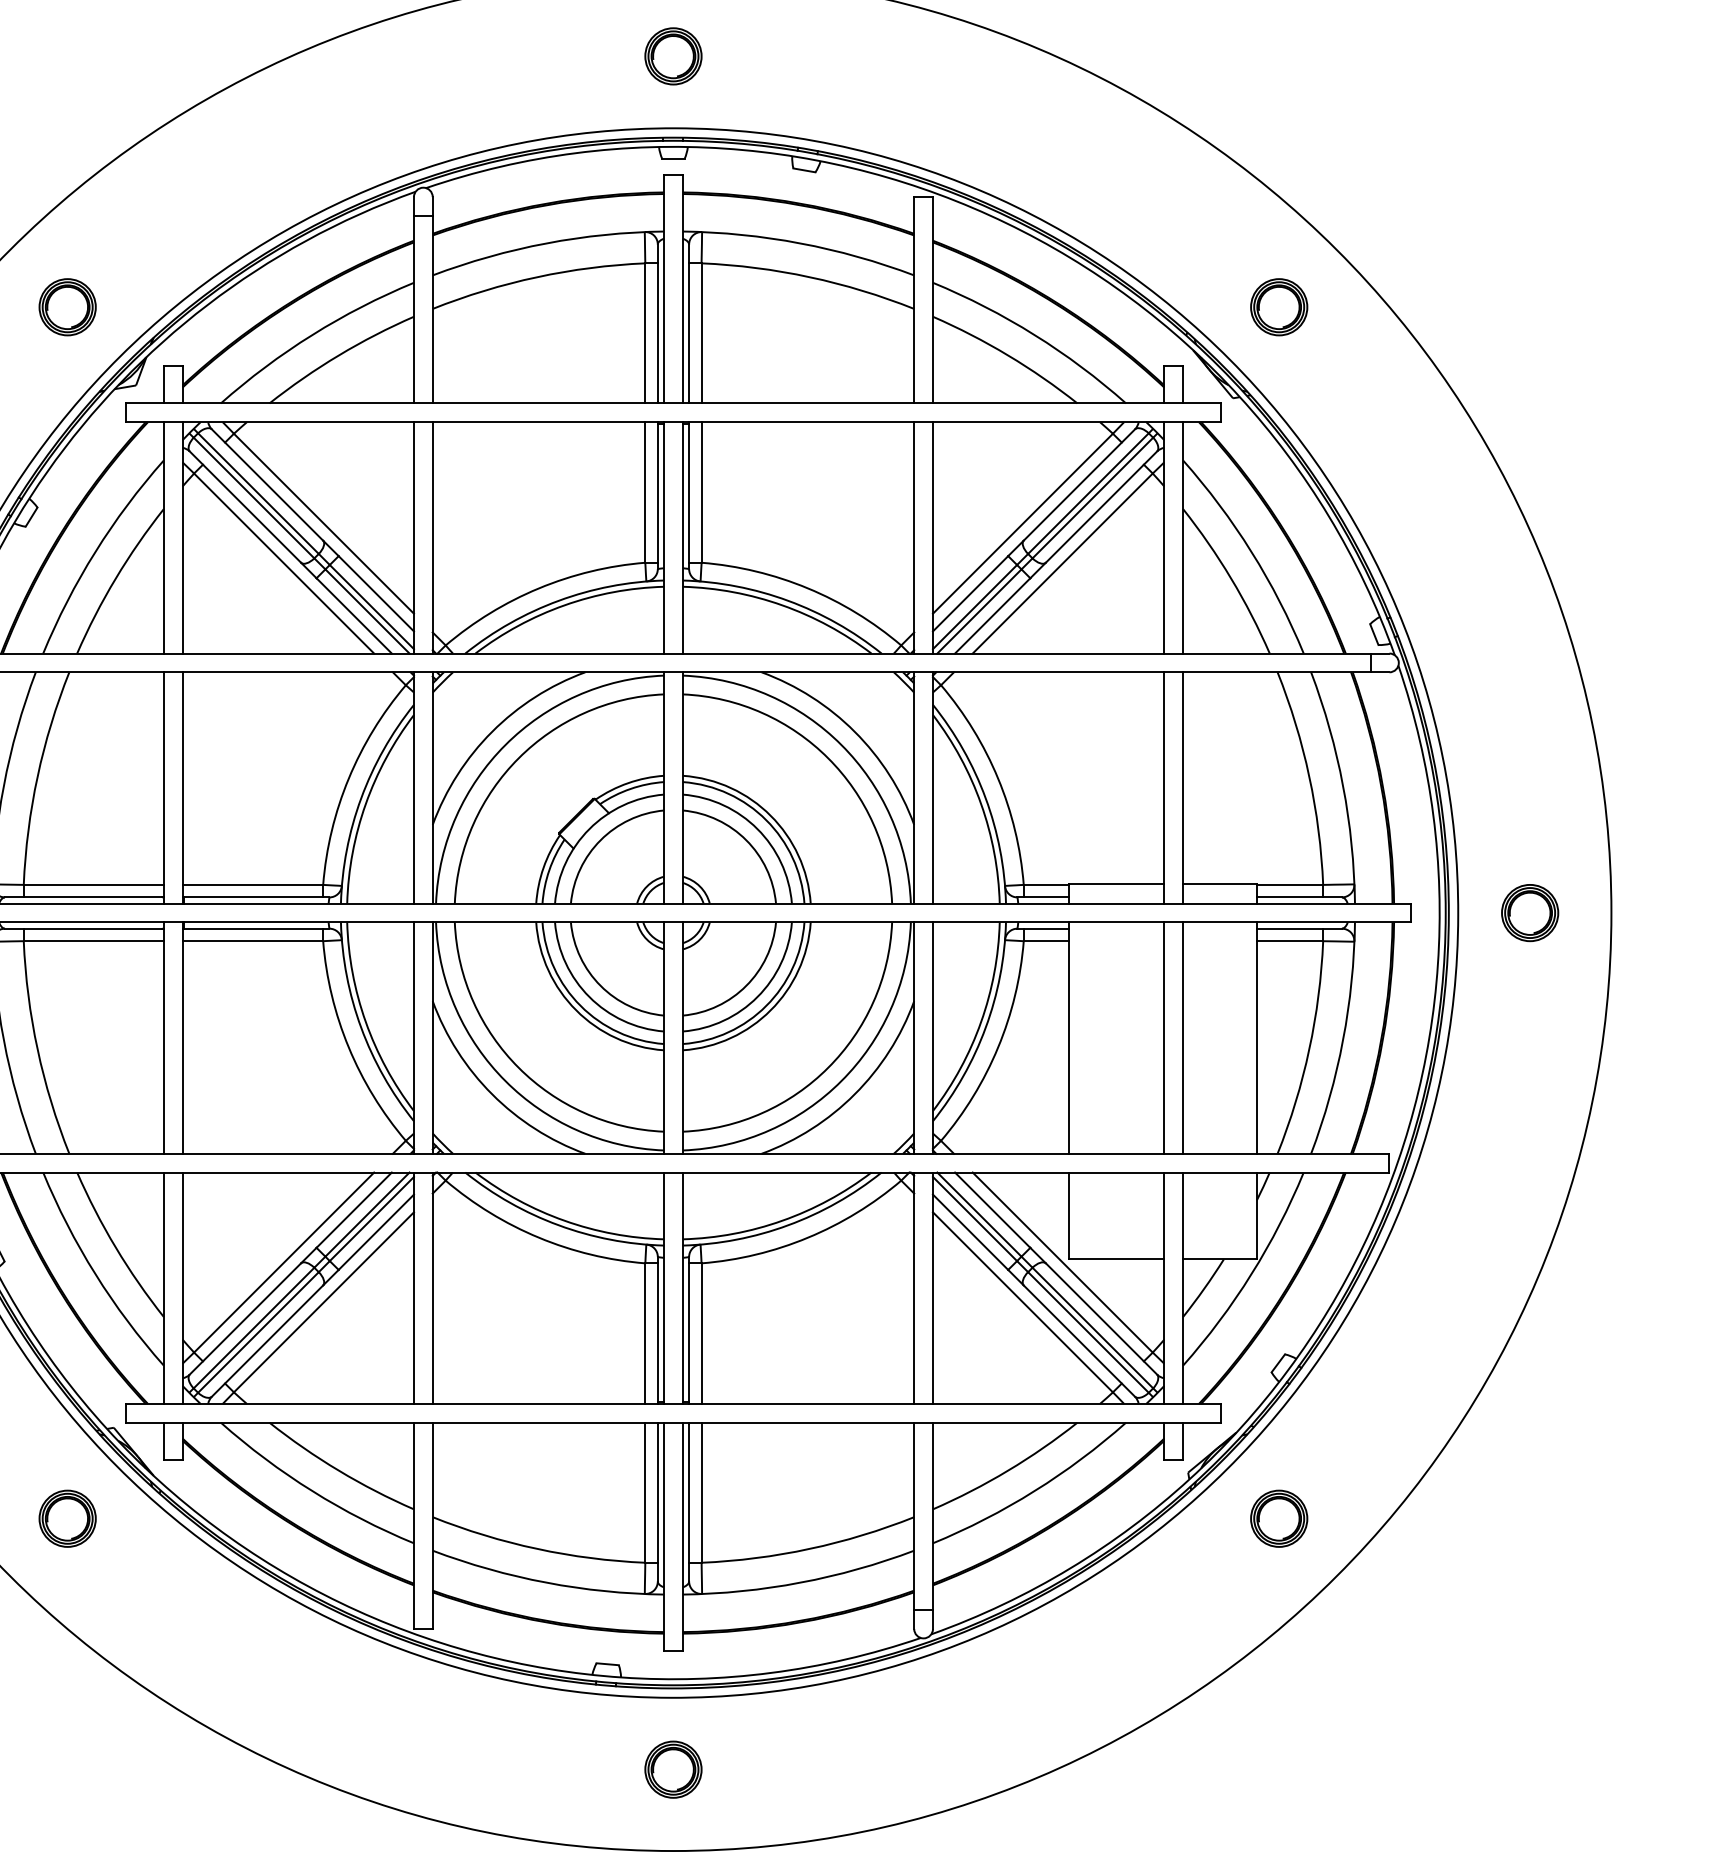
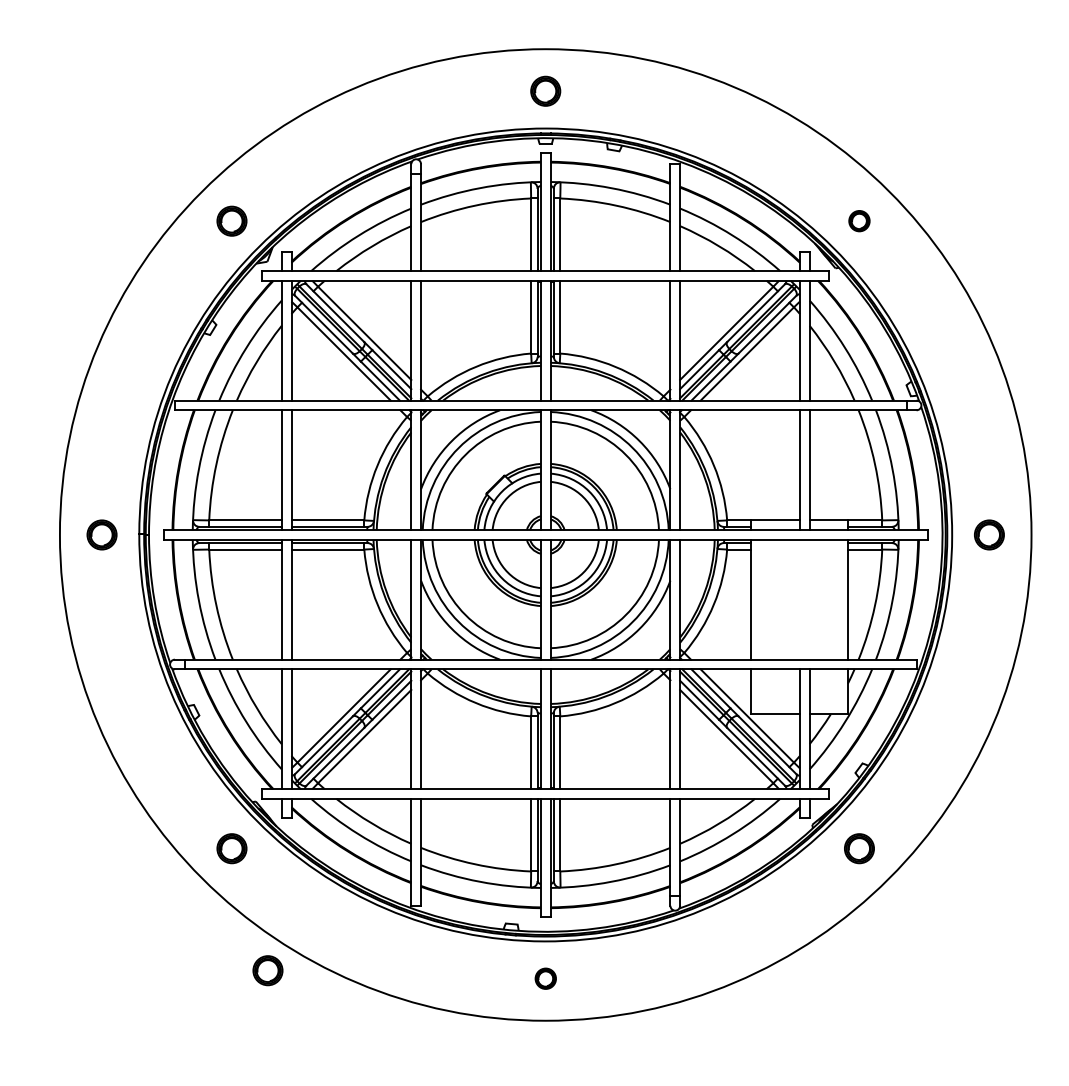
part: (1279, 305) -> (859, 220), size x0.7
line: (1163, 1037) -> (799, 599), removed
line: (1182, 1037) -> (809, 599), removed
part: (136, 1753) -> (267, 970), added
part: (673, 1769) -> (545, 978), size x0.7

